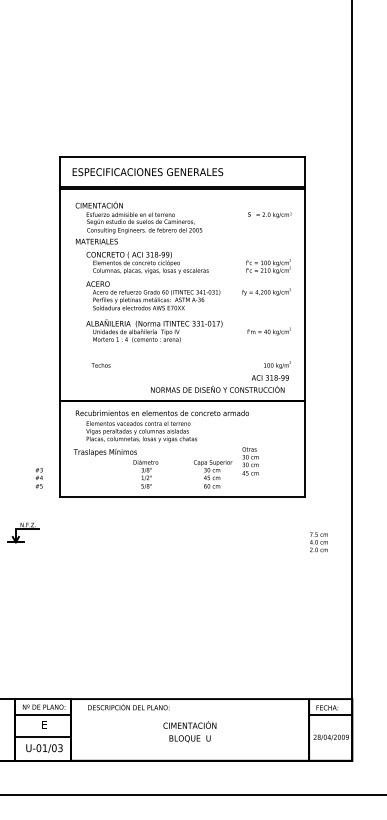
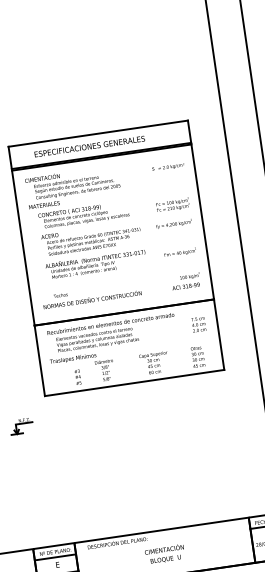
text: (147, 172) -> (89, 146), moved
text: (217, 389) -> (92, 299), moved
text: (250, 461) -> (197, 357), moved
text: (38, 478) -> (77, 377), moved
text: (318, 542) -> (198, 324), moved

